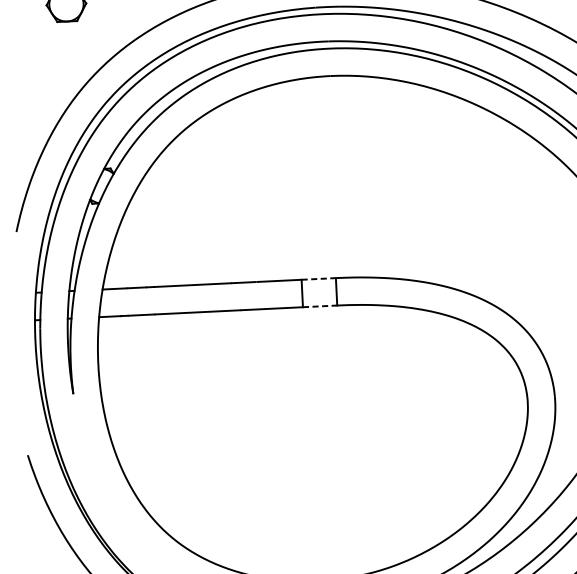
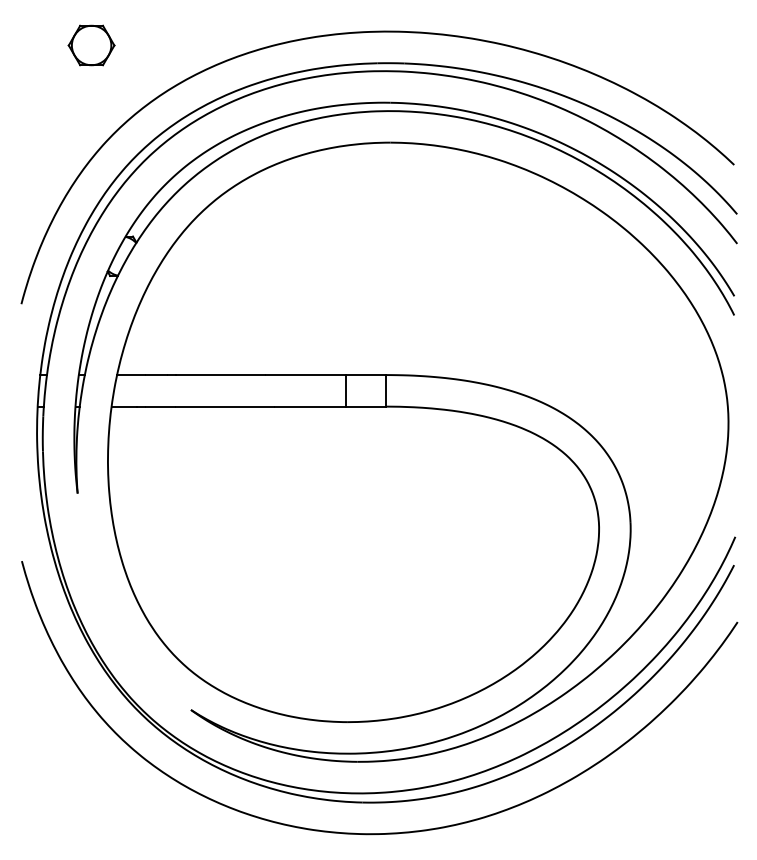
line: (318, 279) -> (365, 375), dashed -> solid
line: (319, 306) -> (365, 406), dashed -> solid

